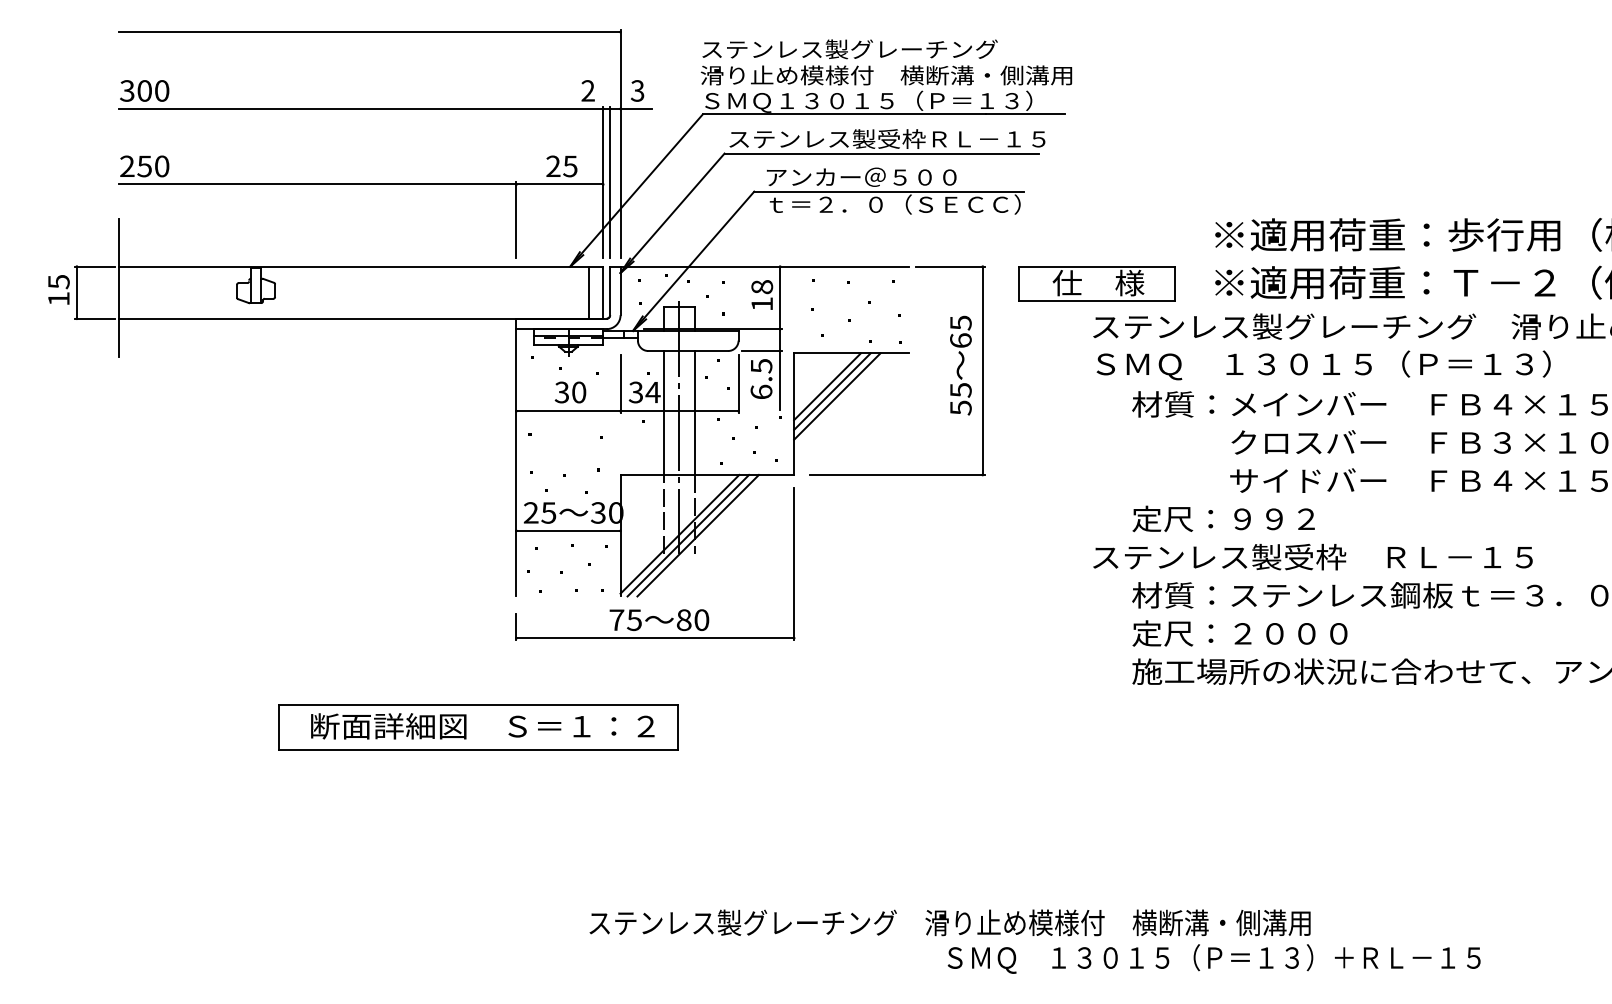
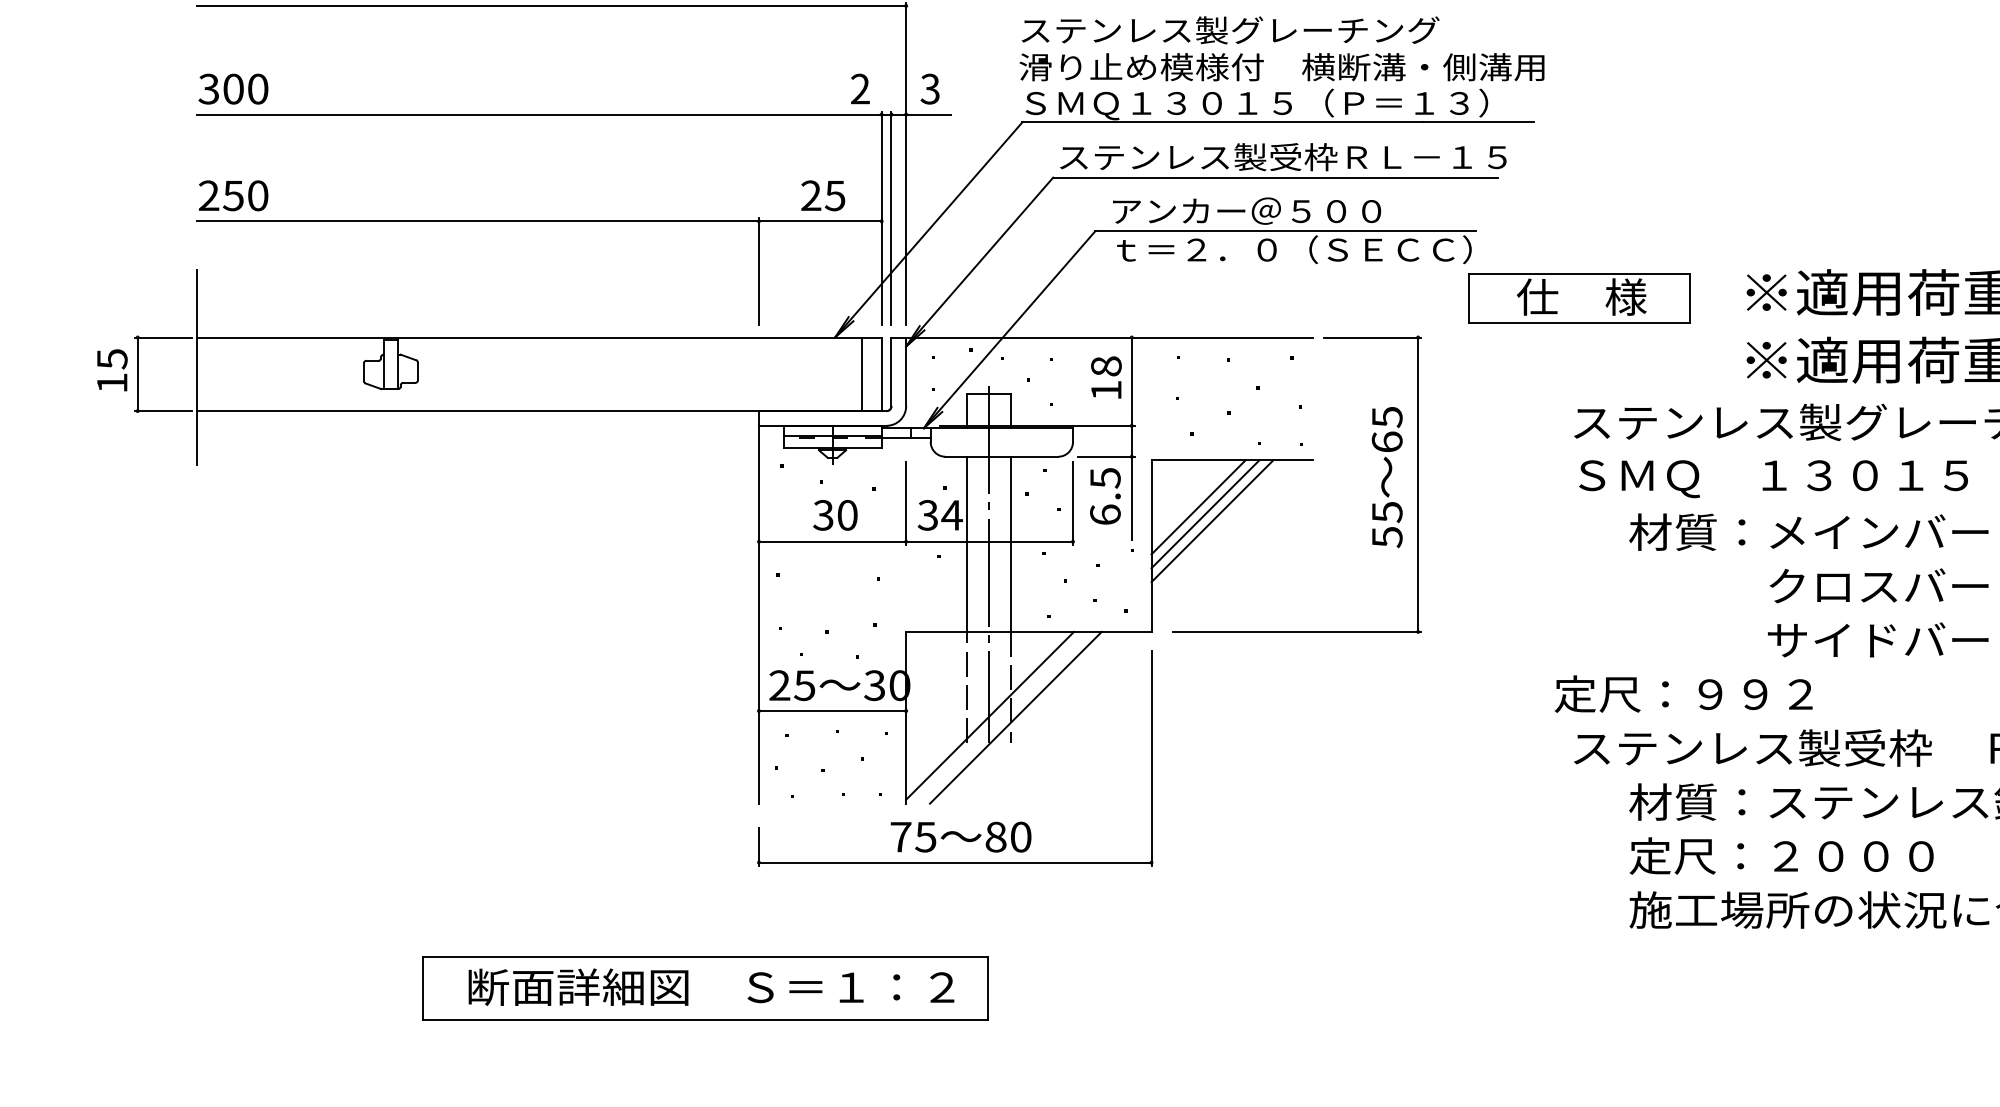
part: (1096, 283) -> (1578, 297), moved
text: (1223, 518) -> (1683, 693), moved
line: (688, 535) -> (1002, 717), removed

